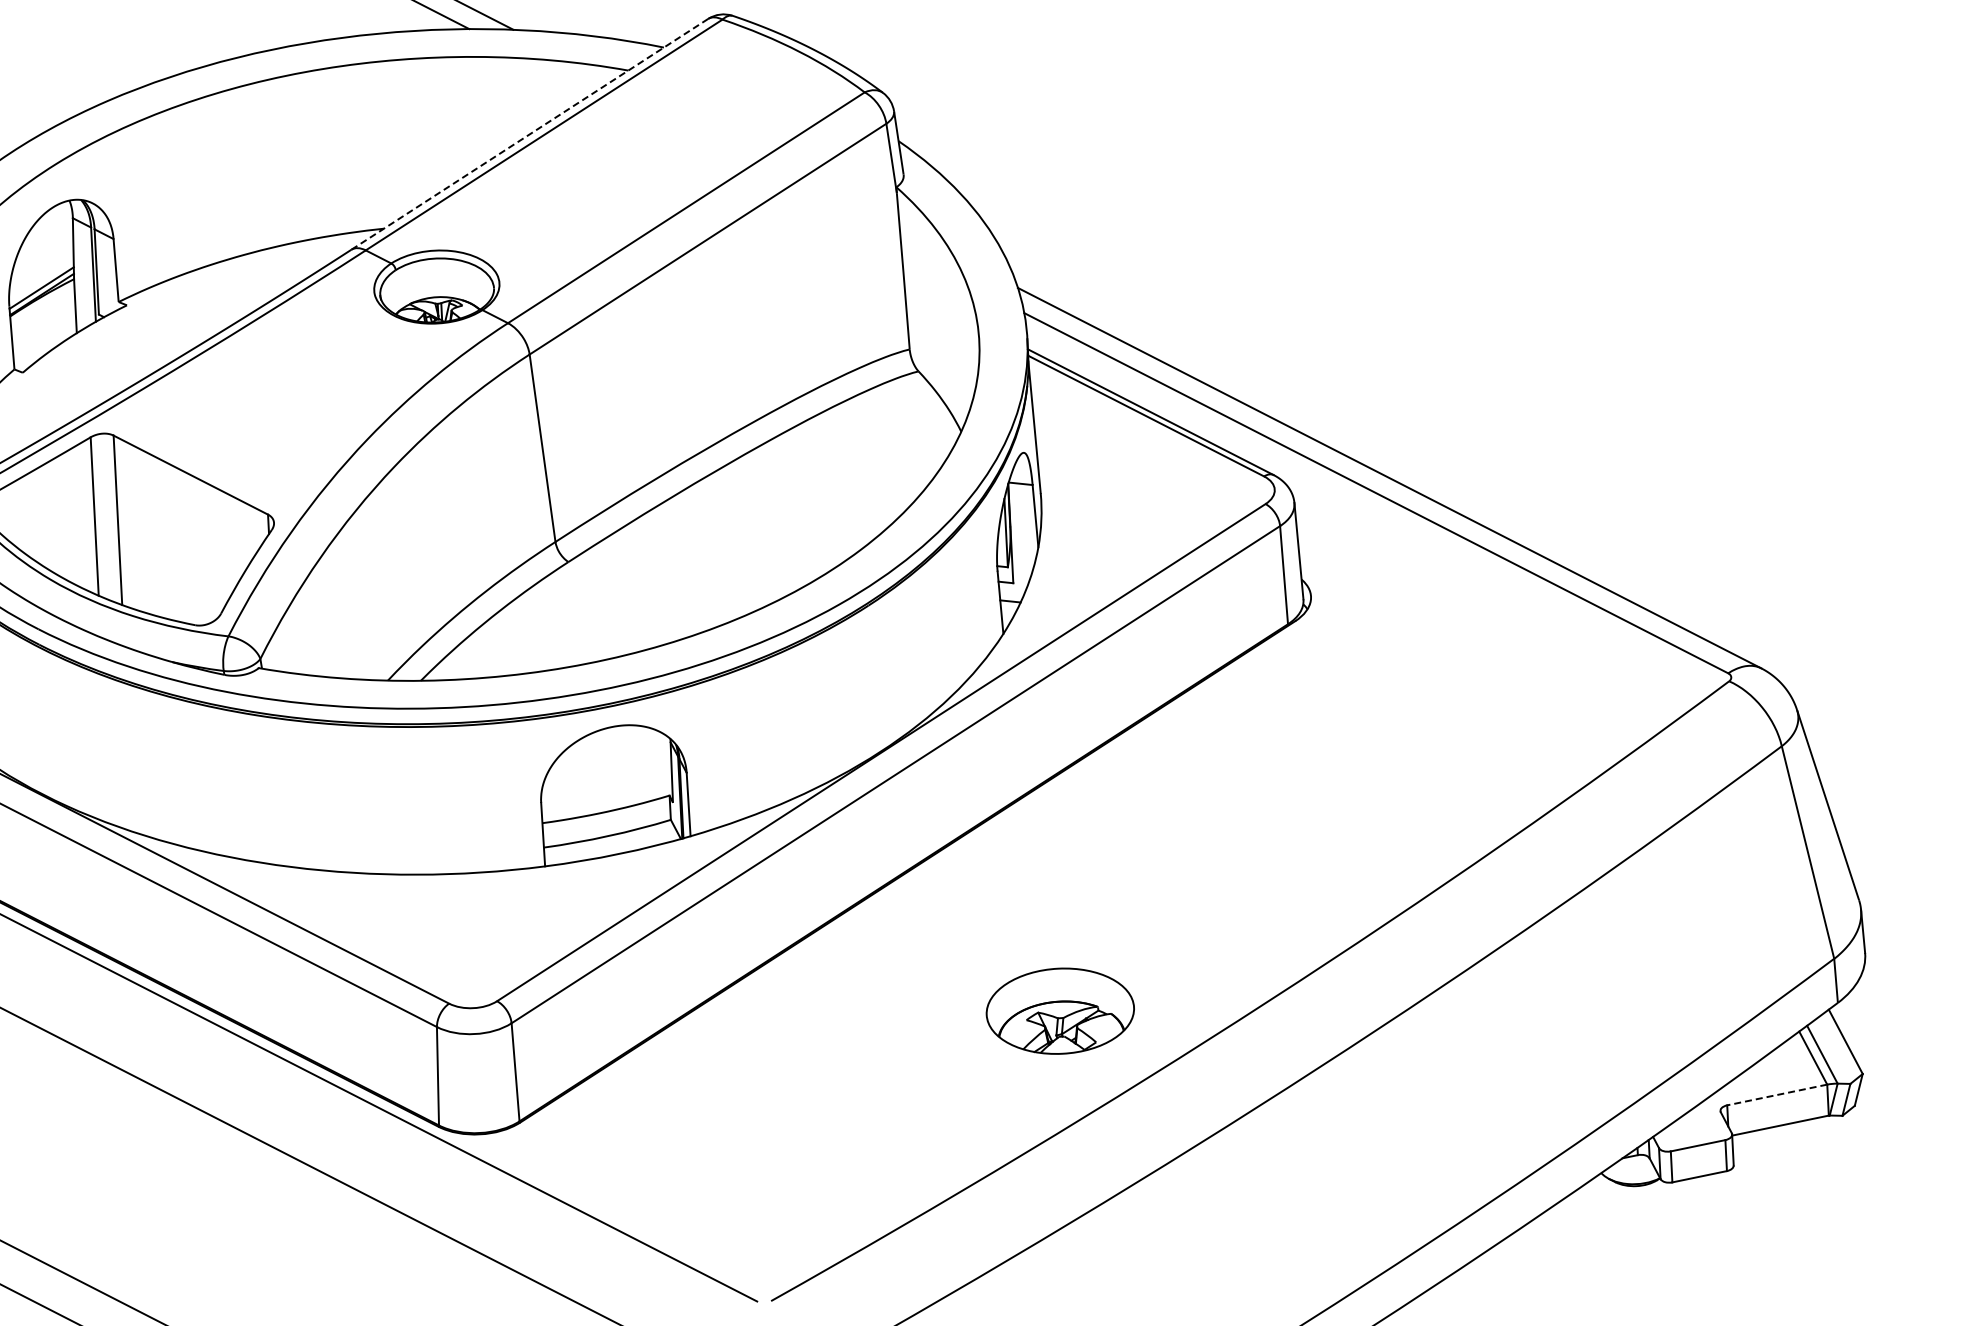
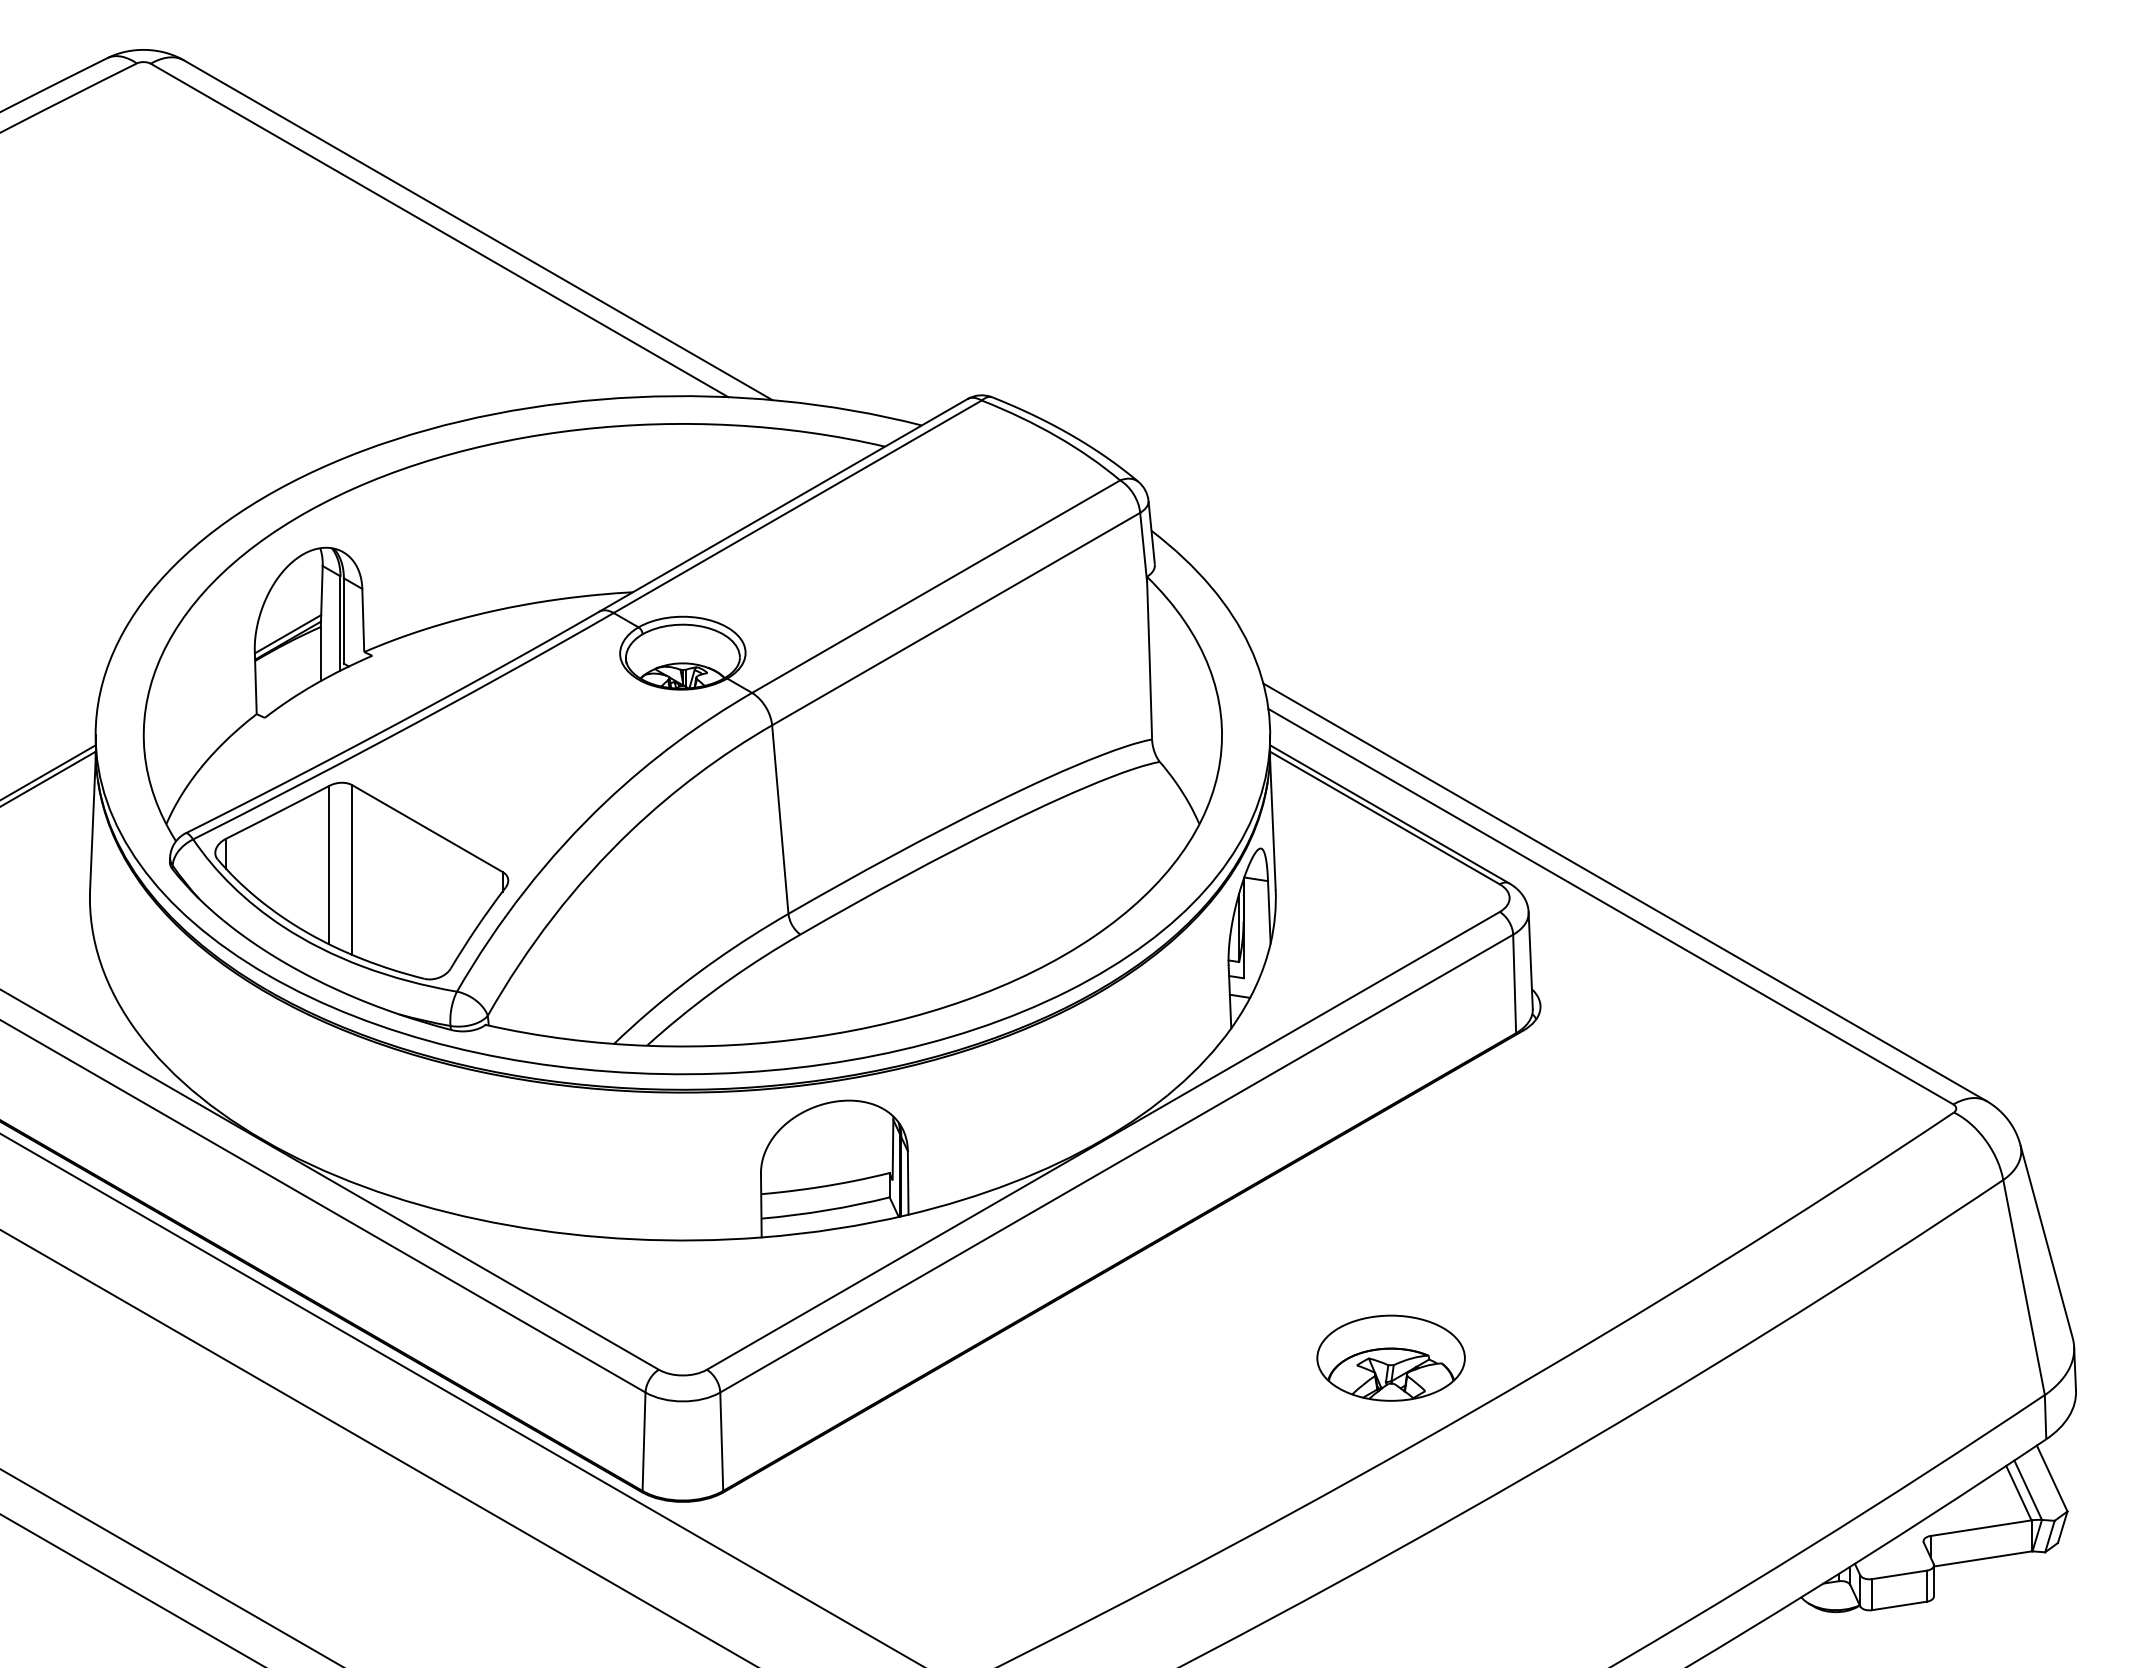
line: (529, 134) -> (783, 505), dashed -> solid
part: (1059, 1010) -> (1390, 1357), moved
line: (1776, 1095) -> (1980, 1528), dashed -> solid

